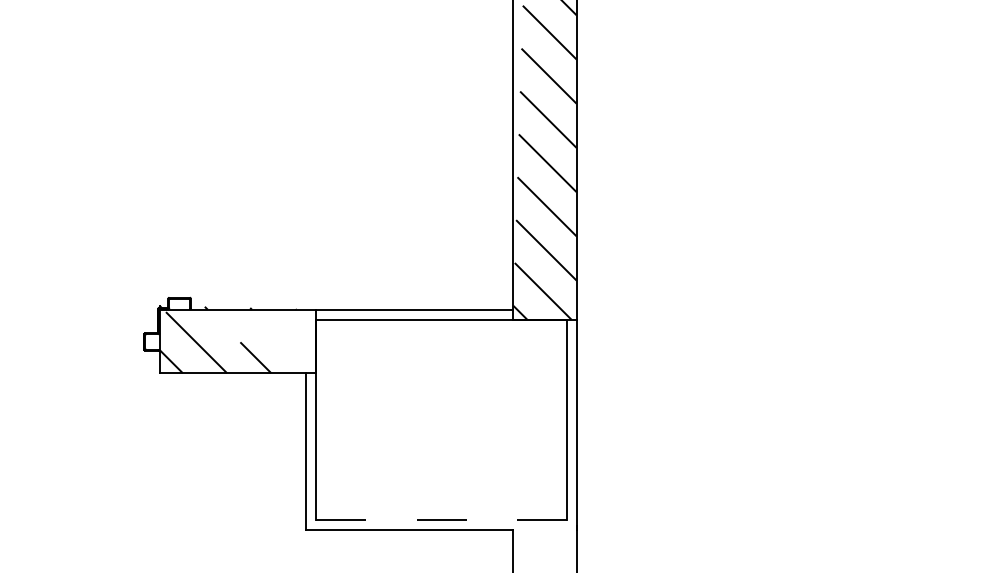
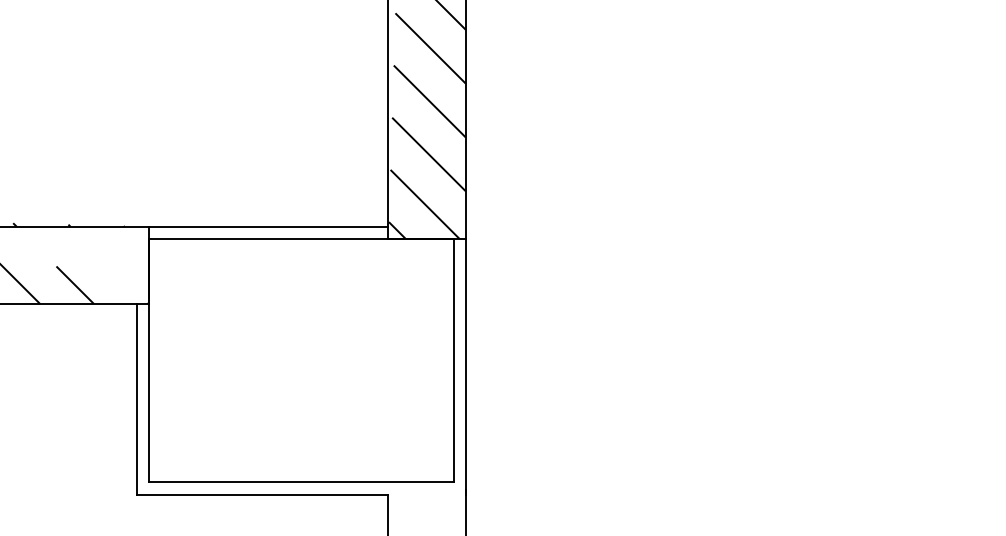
line: (442, 519) -> (302, 482), dashed -> solid

